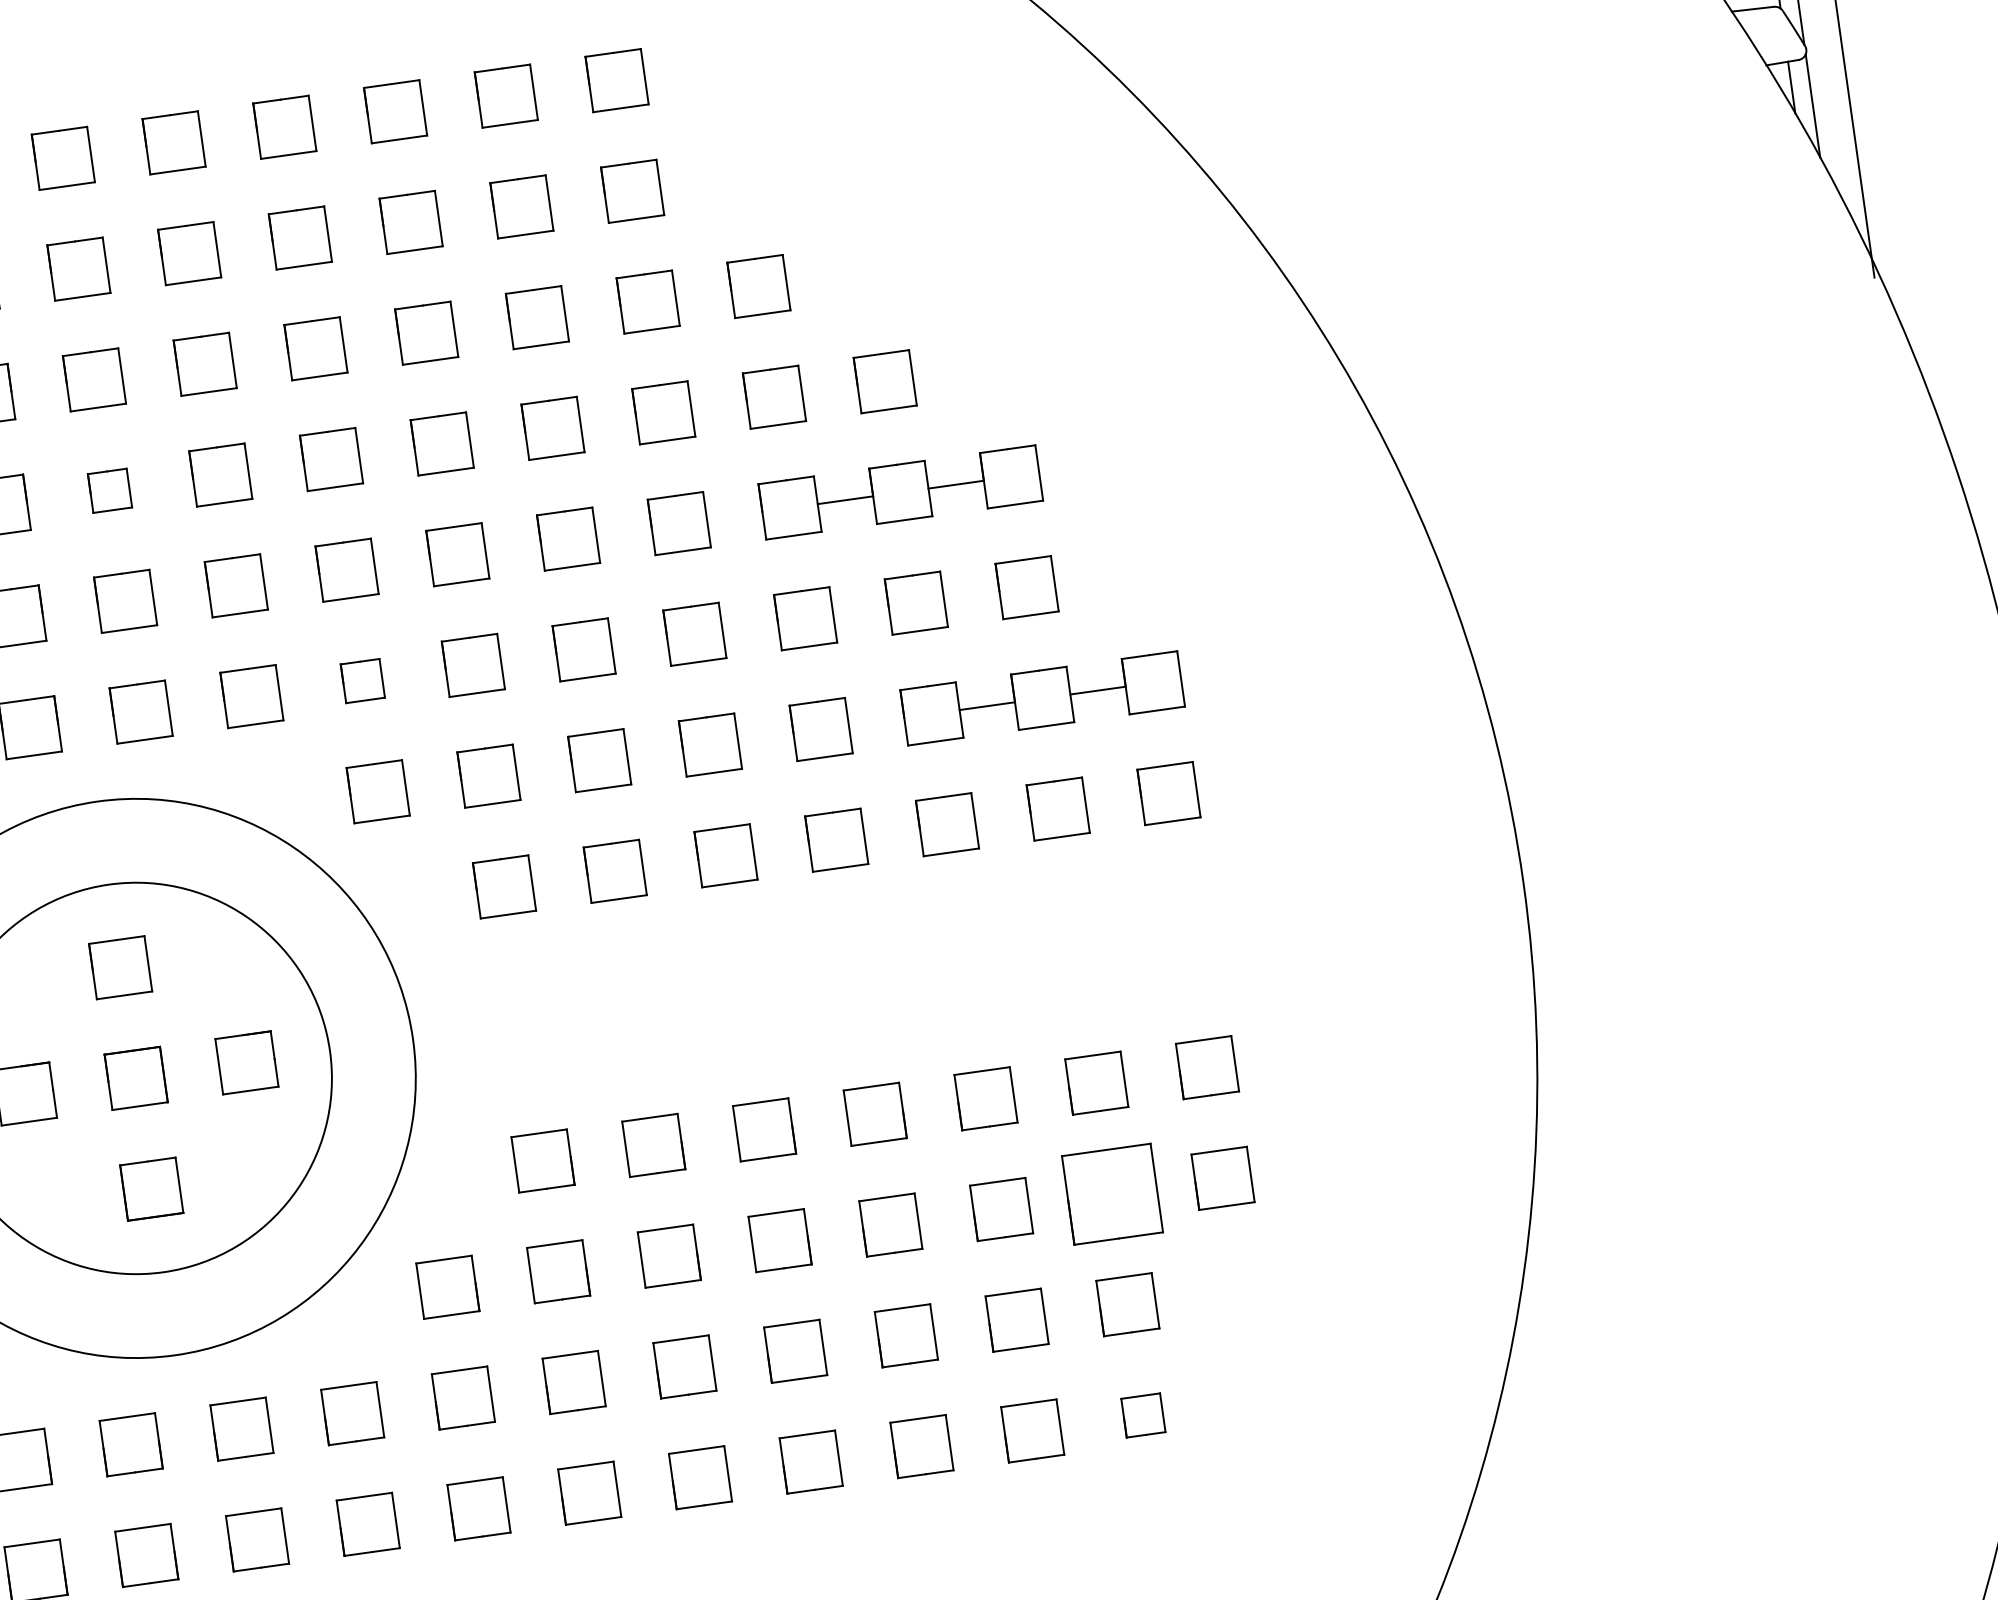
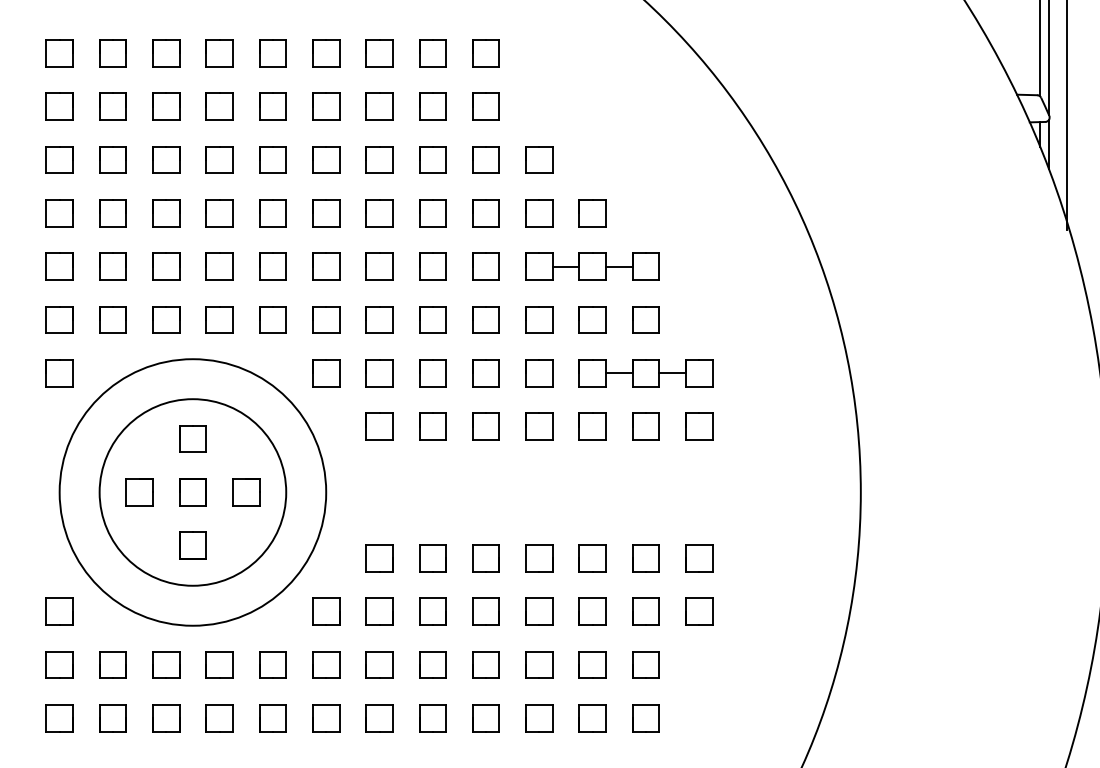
part: (109, 491) -> (219, 213), size x1.43
part: (363, 680) -> (326, 319), size x1.43
part: (1111, 1193) -> (645, 611), size x0.62
part: (1142, 1415) -> (645, 718), size x1.43

